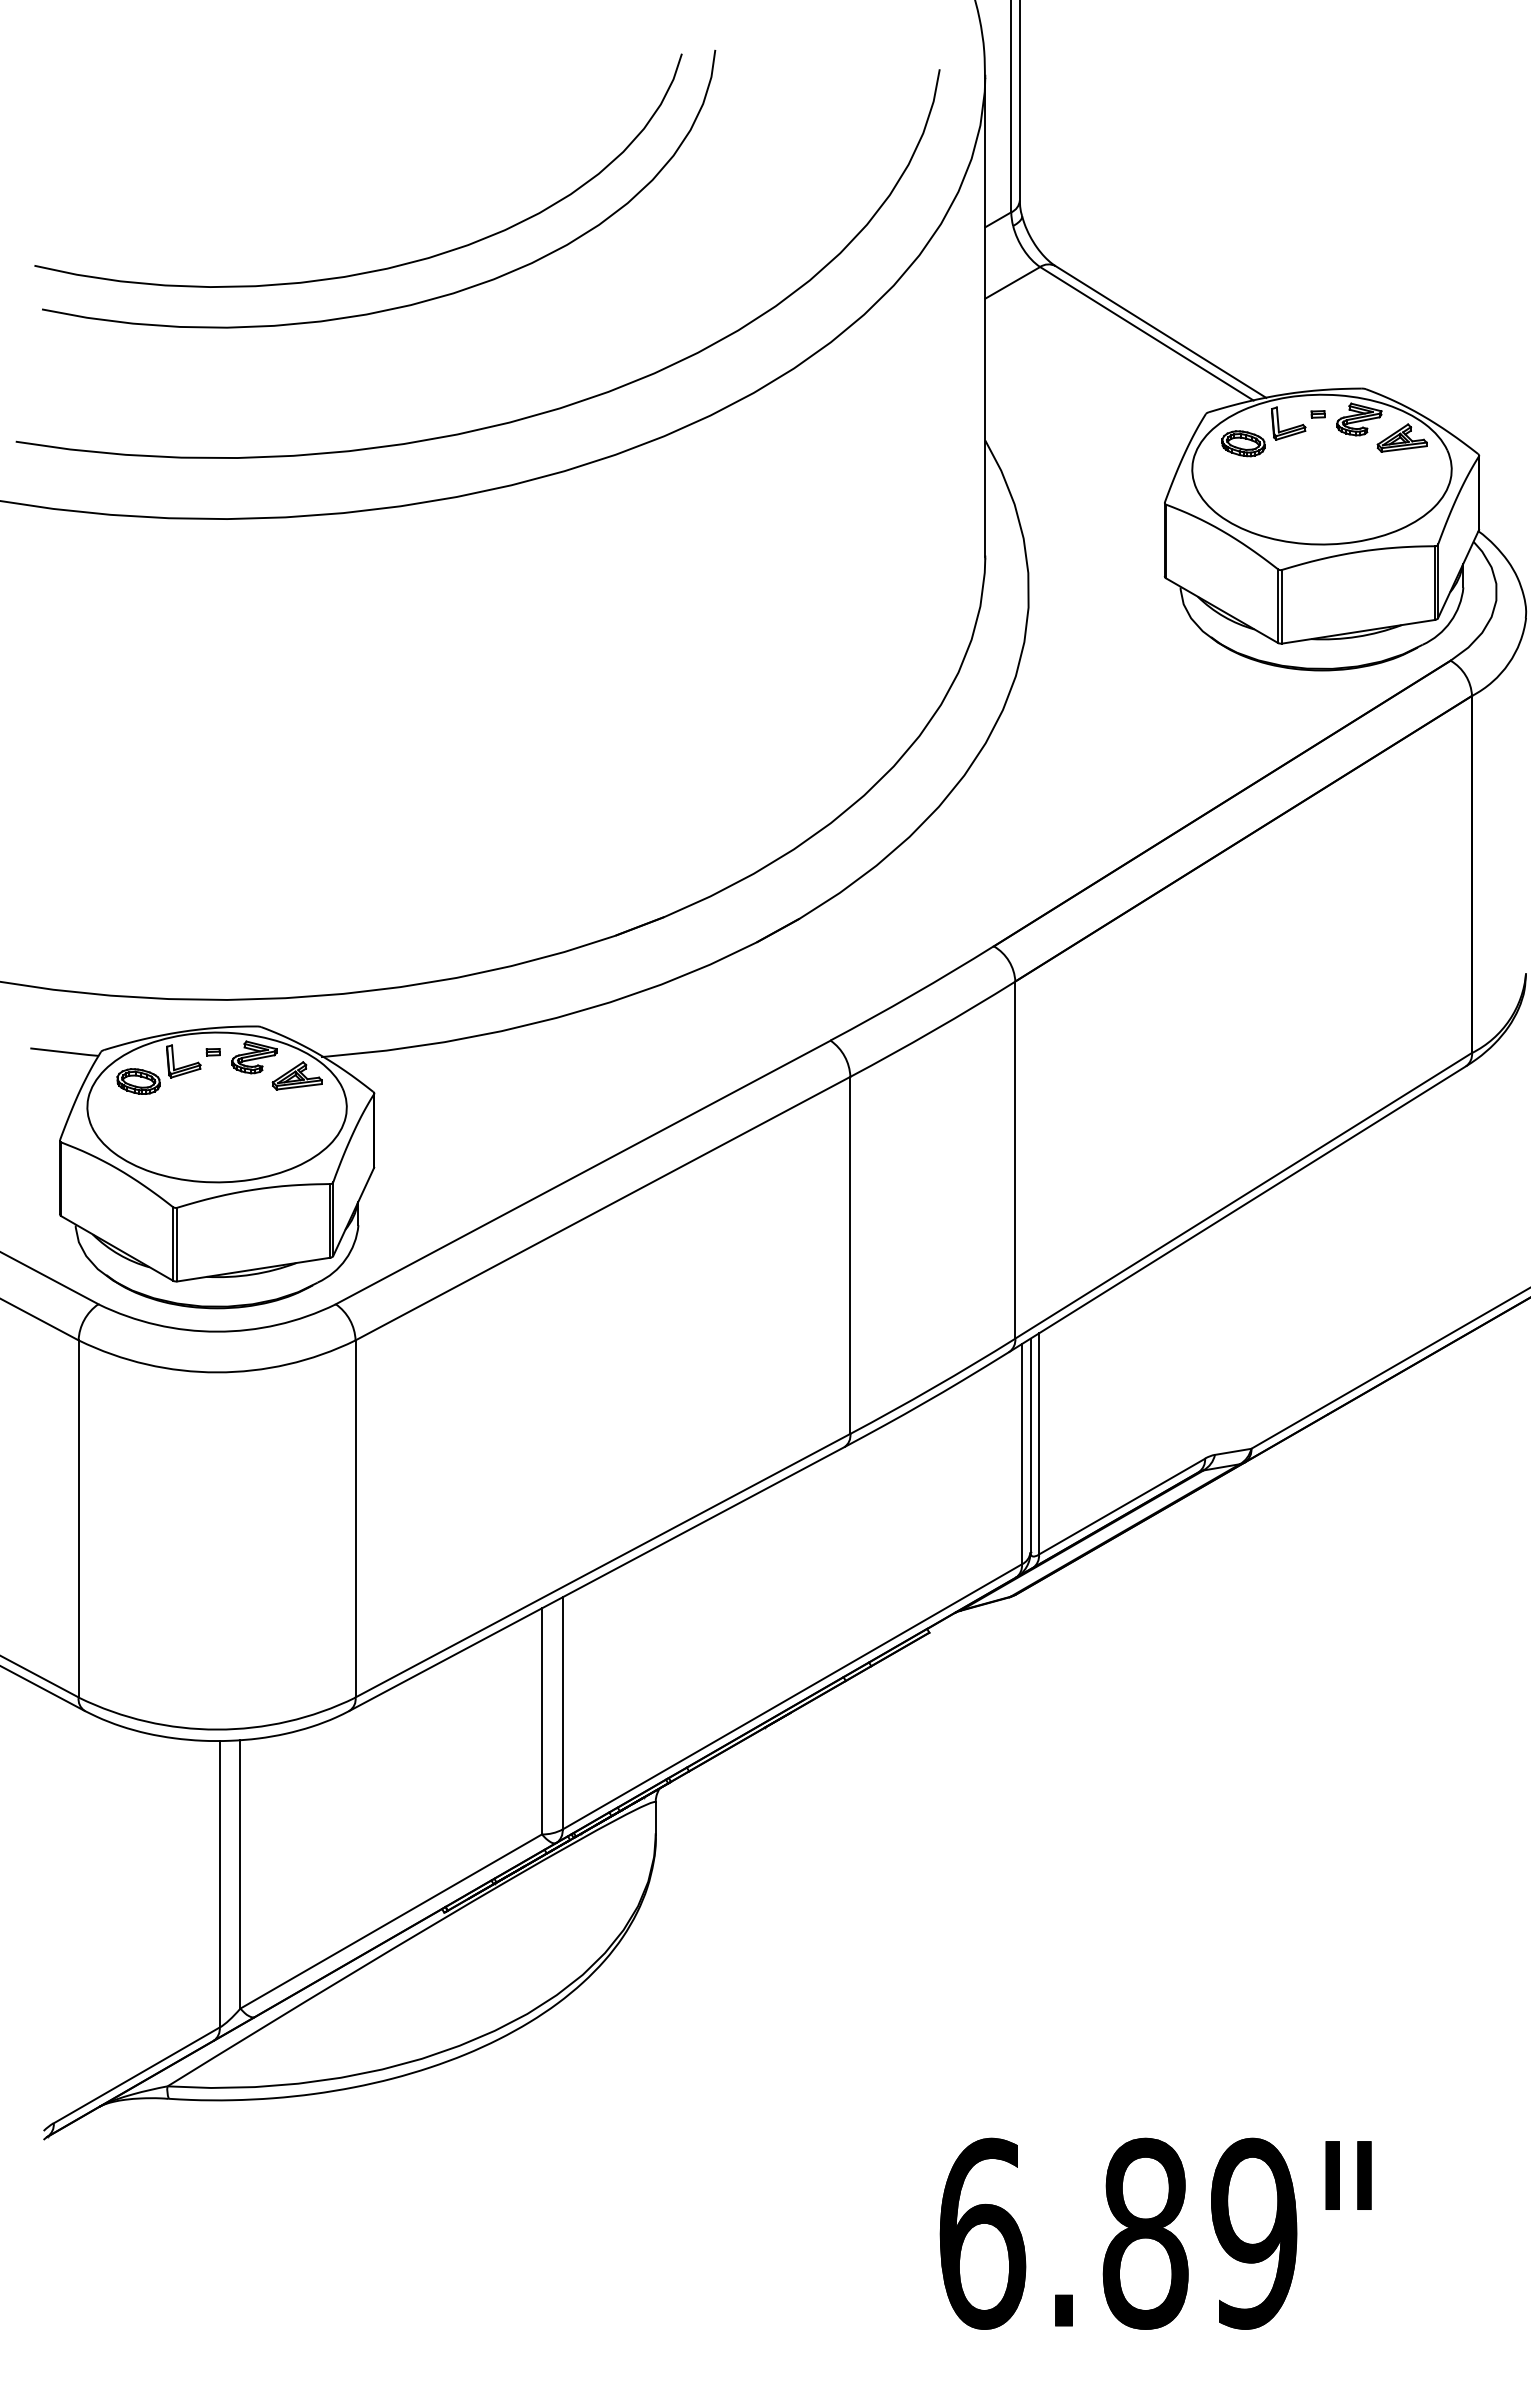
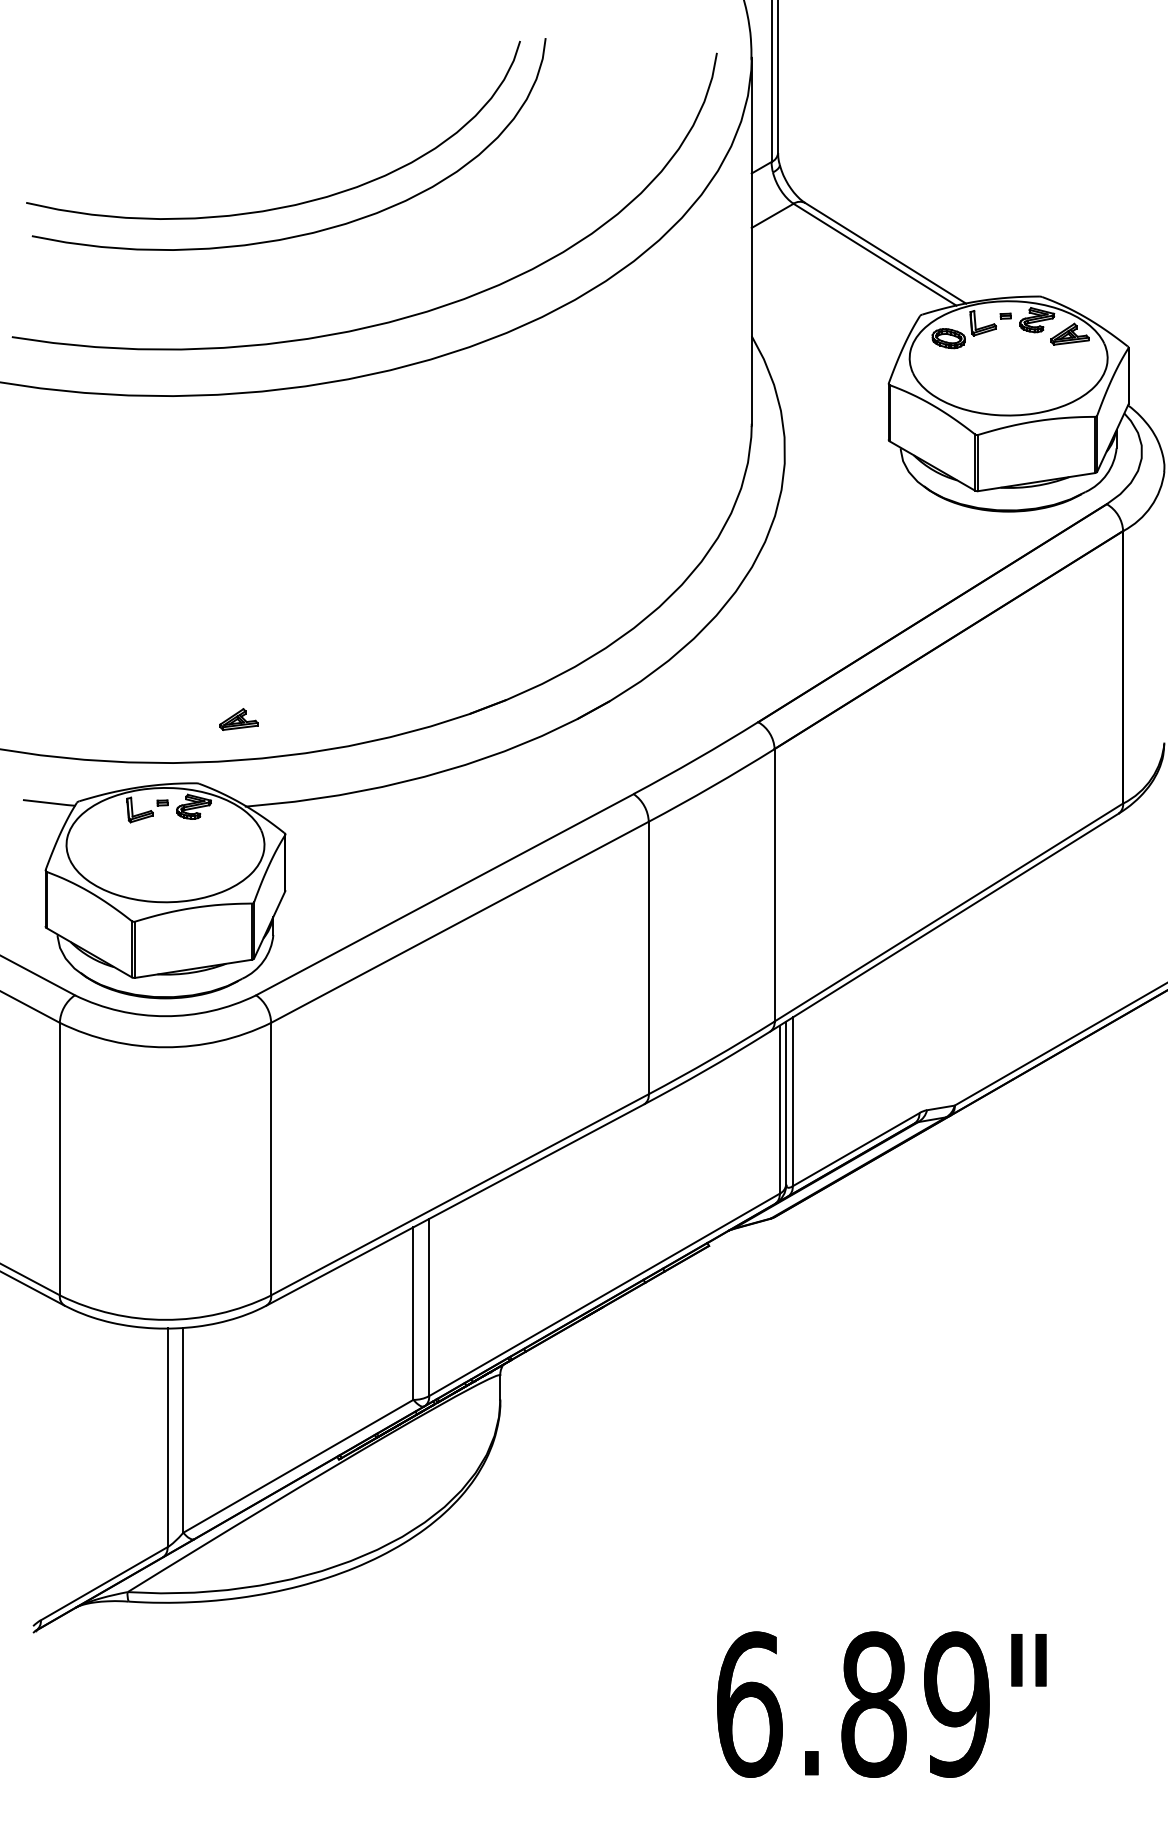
part: (296, 1075) -> (238, 719), moved
part: (138, 1081) -> (105, 825), removed

